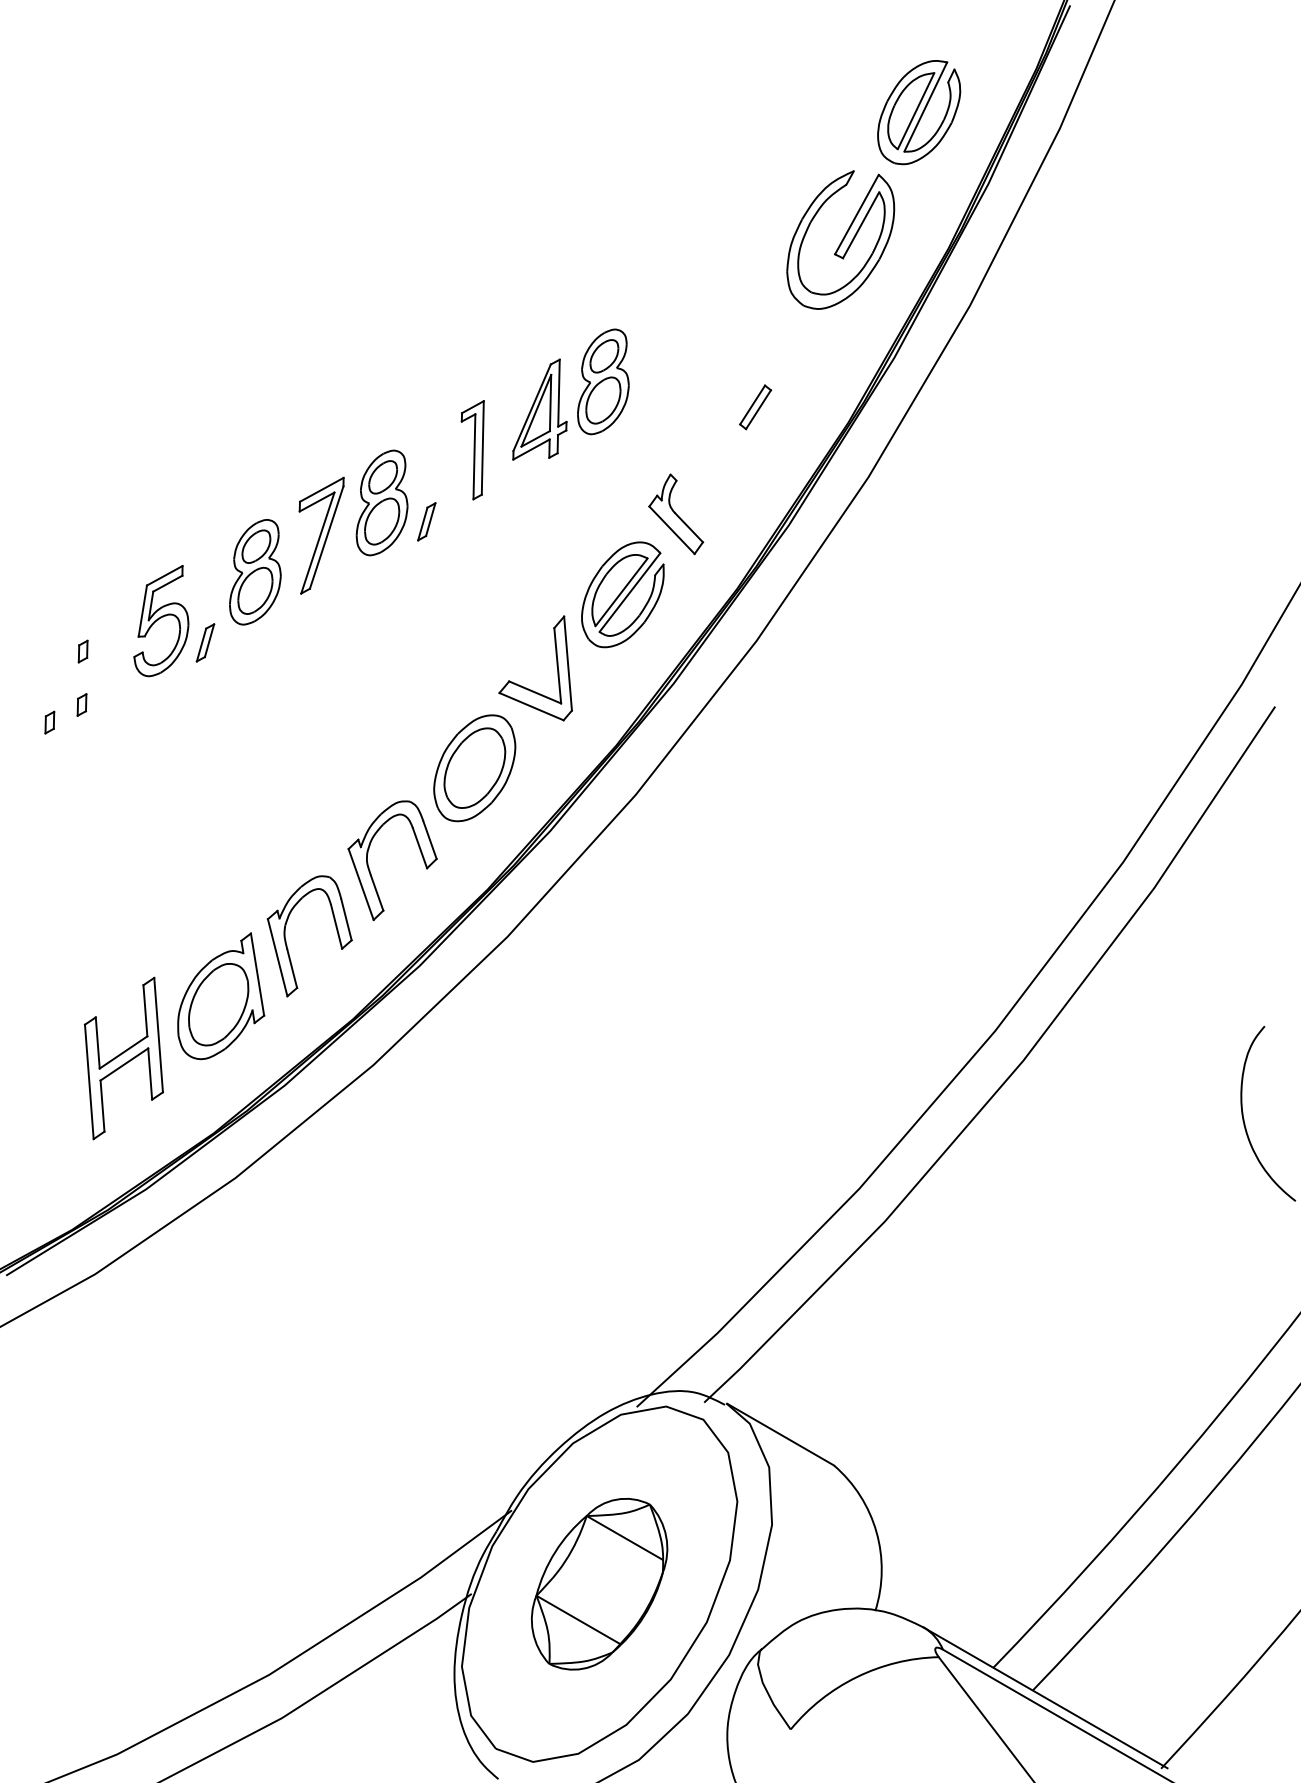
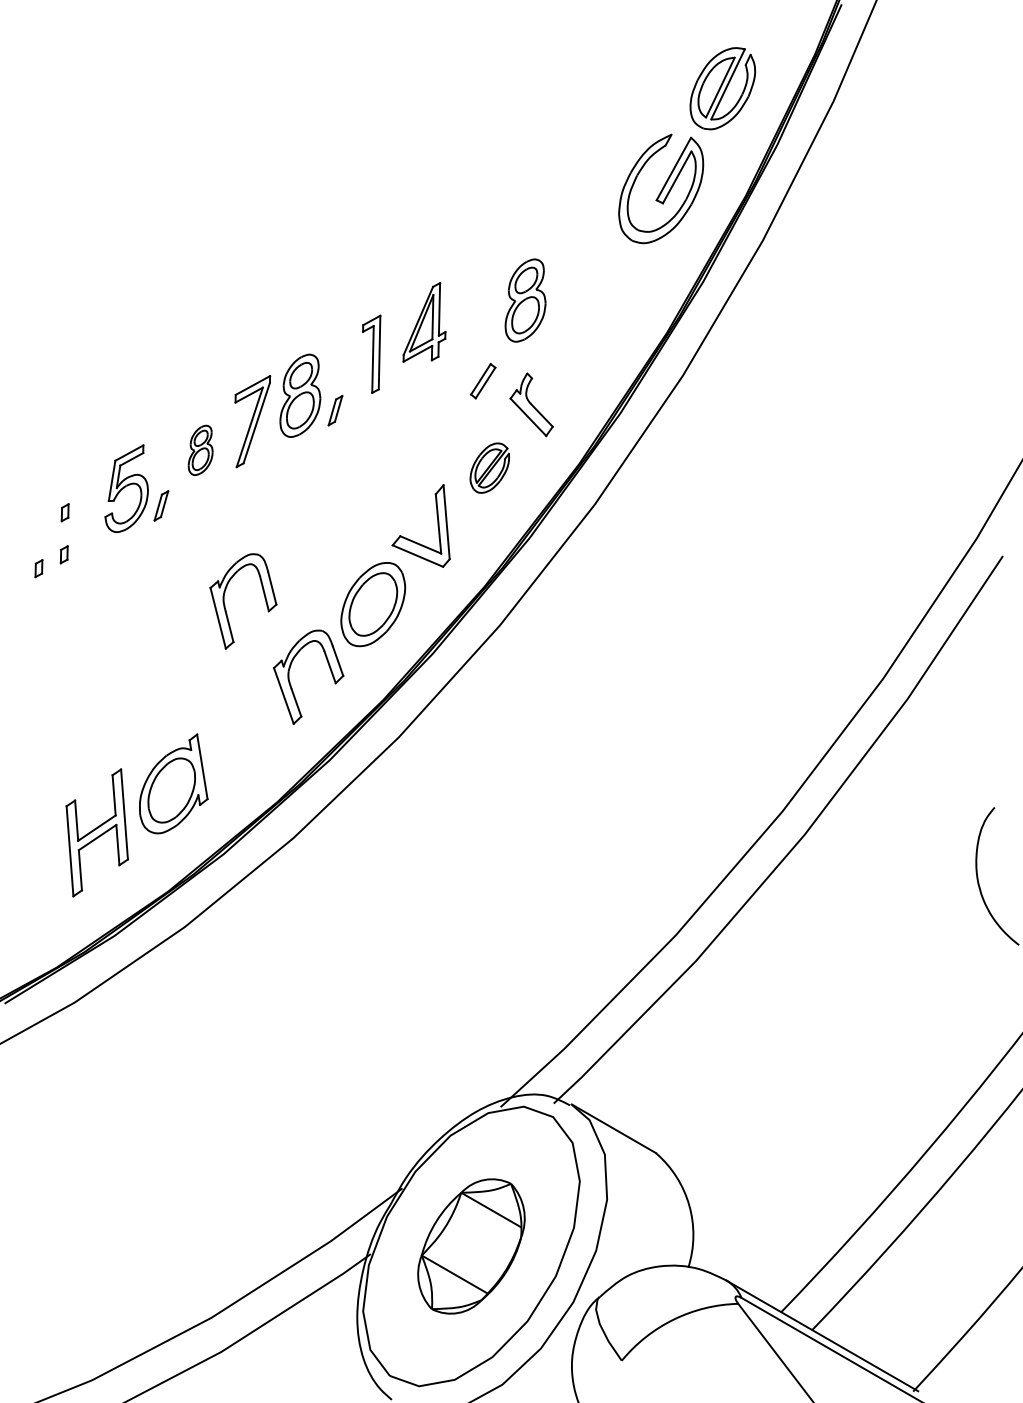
part: (603, 381) -> (525, 300), moved
part: (755, 407) -> (483, 381), moved
part: (255, 572) -> (200, 450), size x0.6
part: (622, 594) -> (489, 467), size x0.6
part: (286, 940) -> (225, 604), moved

